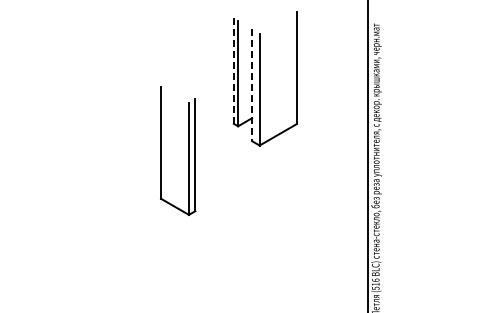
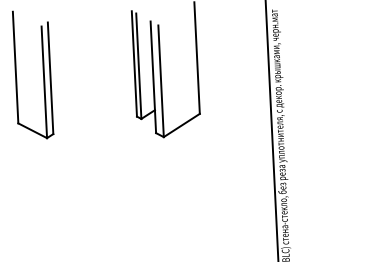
line: (233, 71) -> (134, 64), dashed -> solid
line: (252, 85) -> (153, 77), dashed -> solid
part: (188, 150) -> (43, 73), moved

